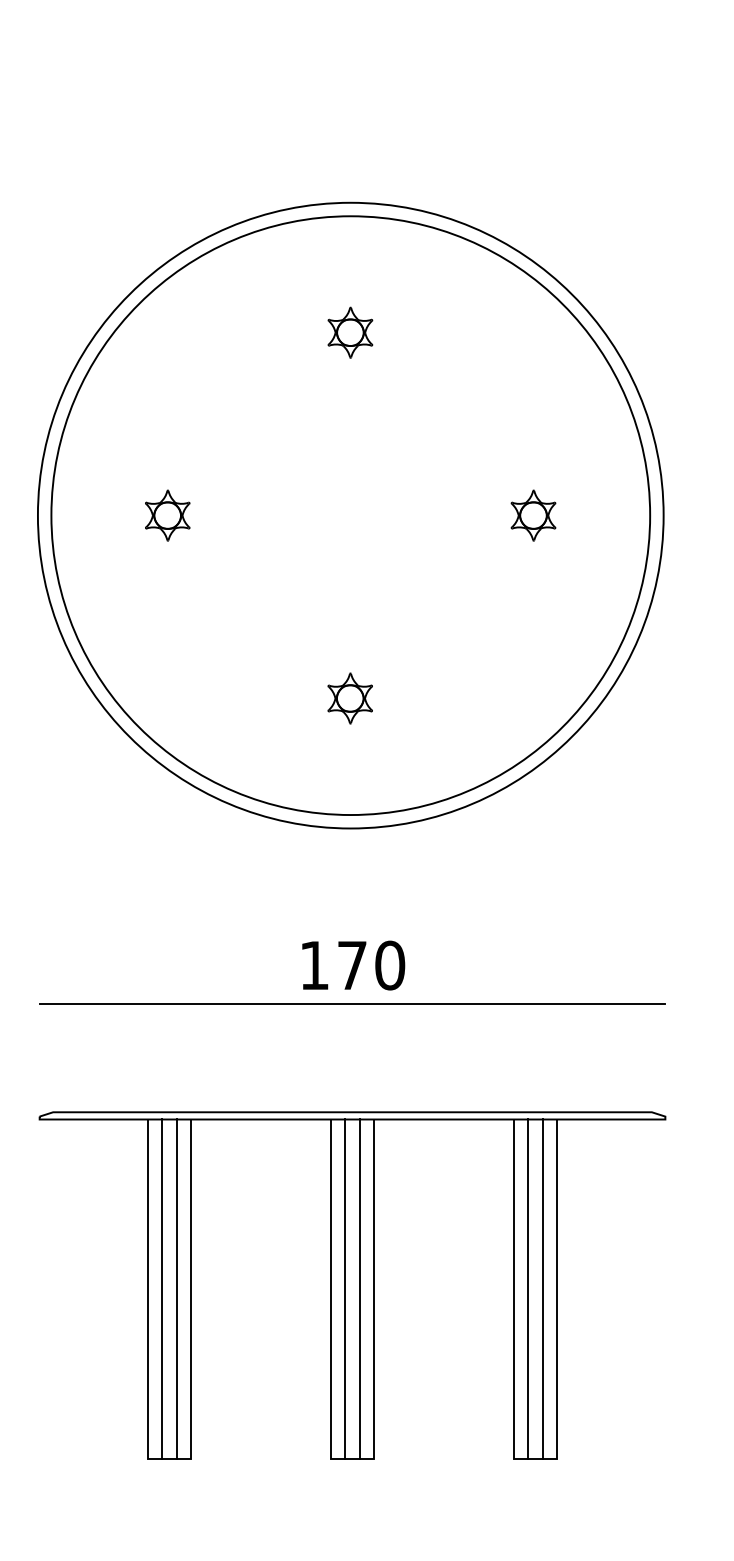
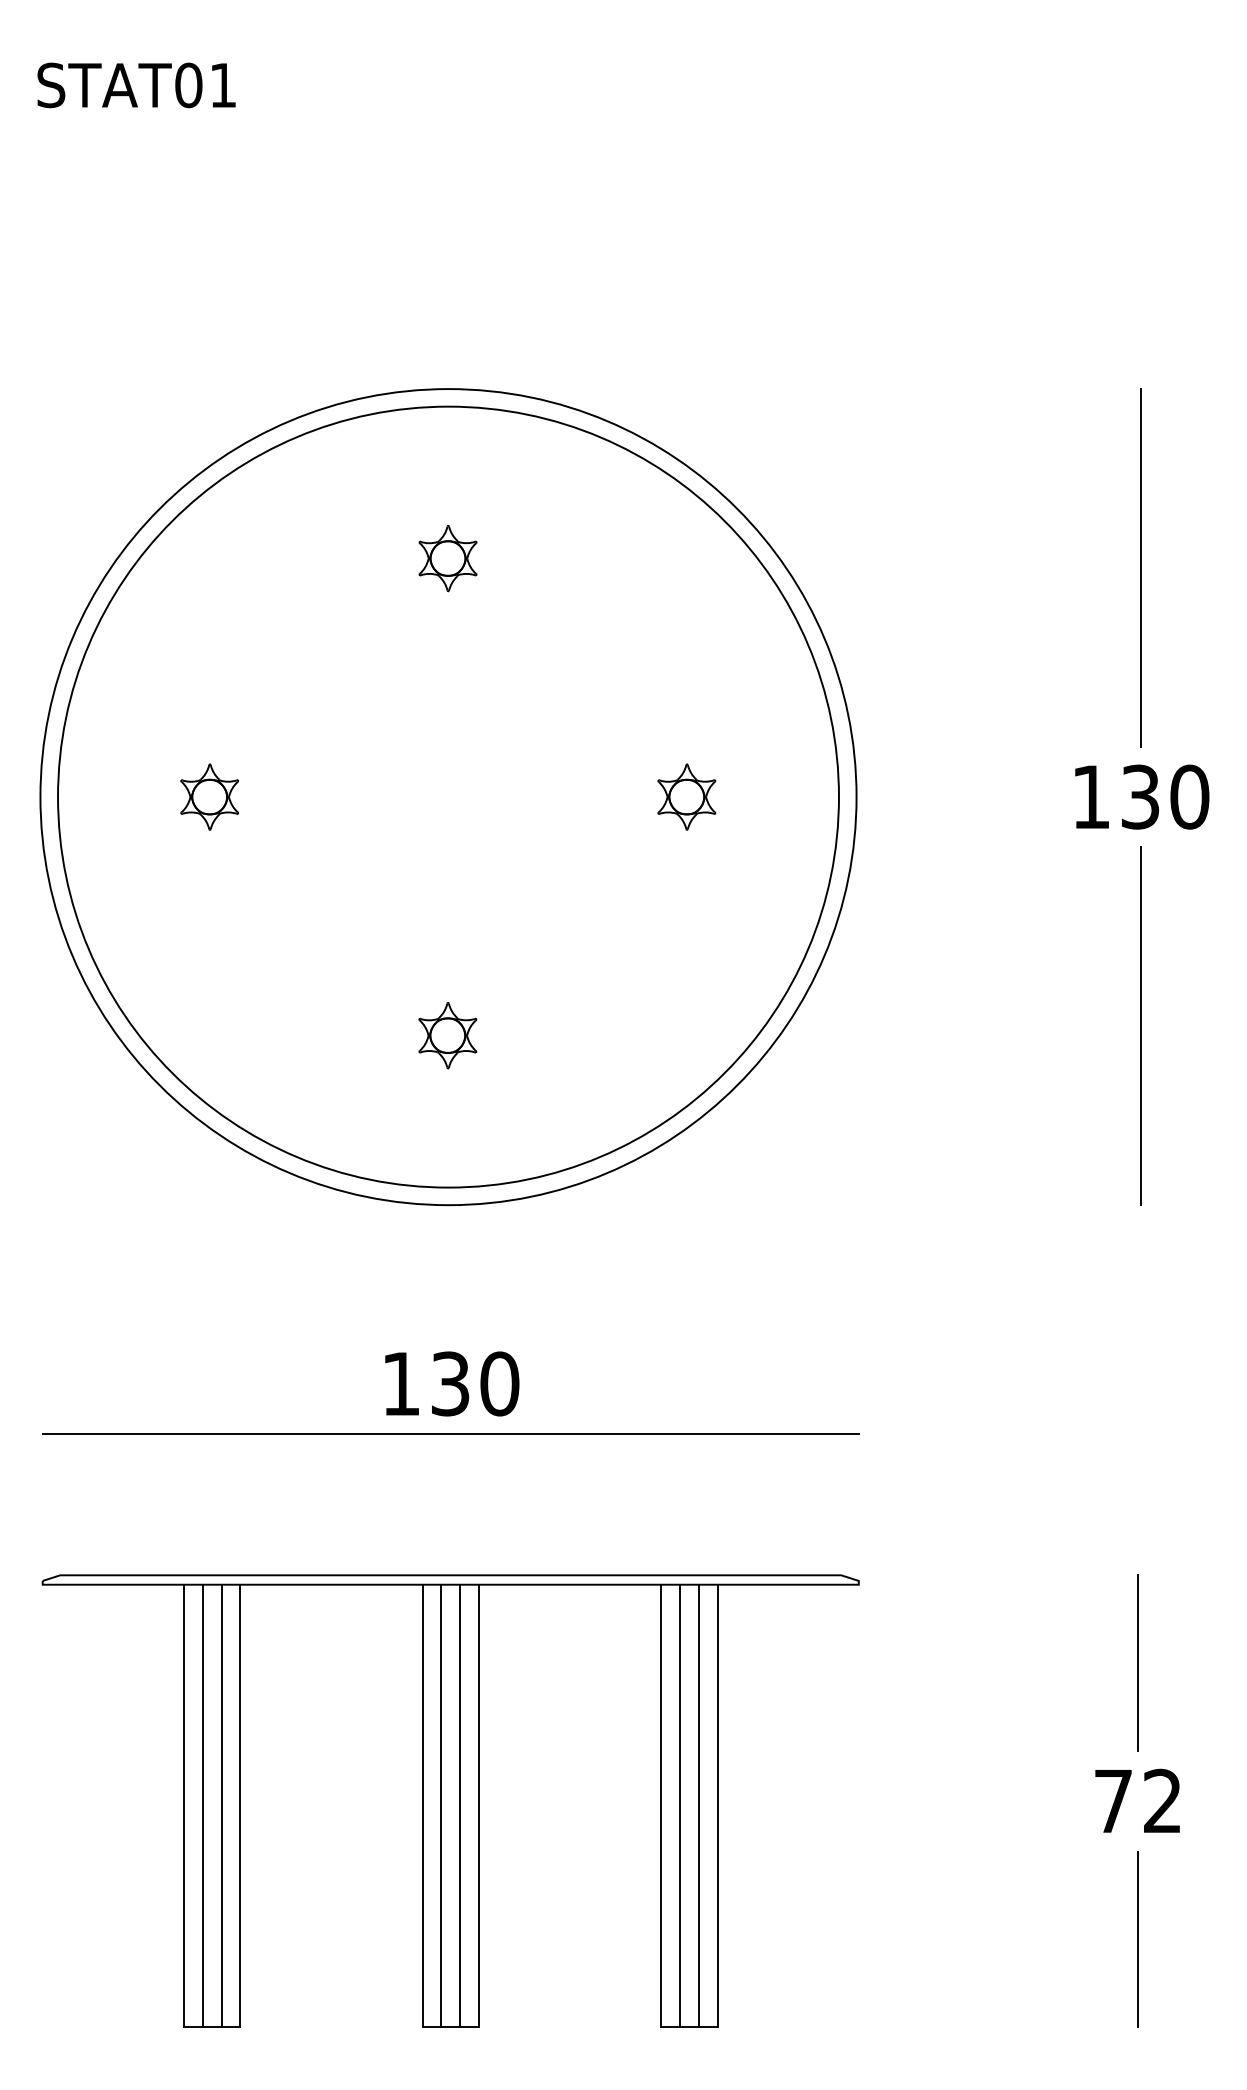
text: (352, 965) -> (450, 1383), 170 -> 130

